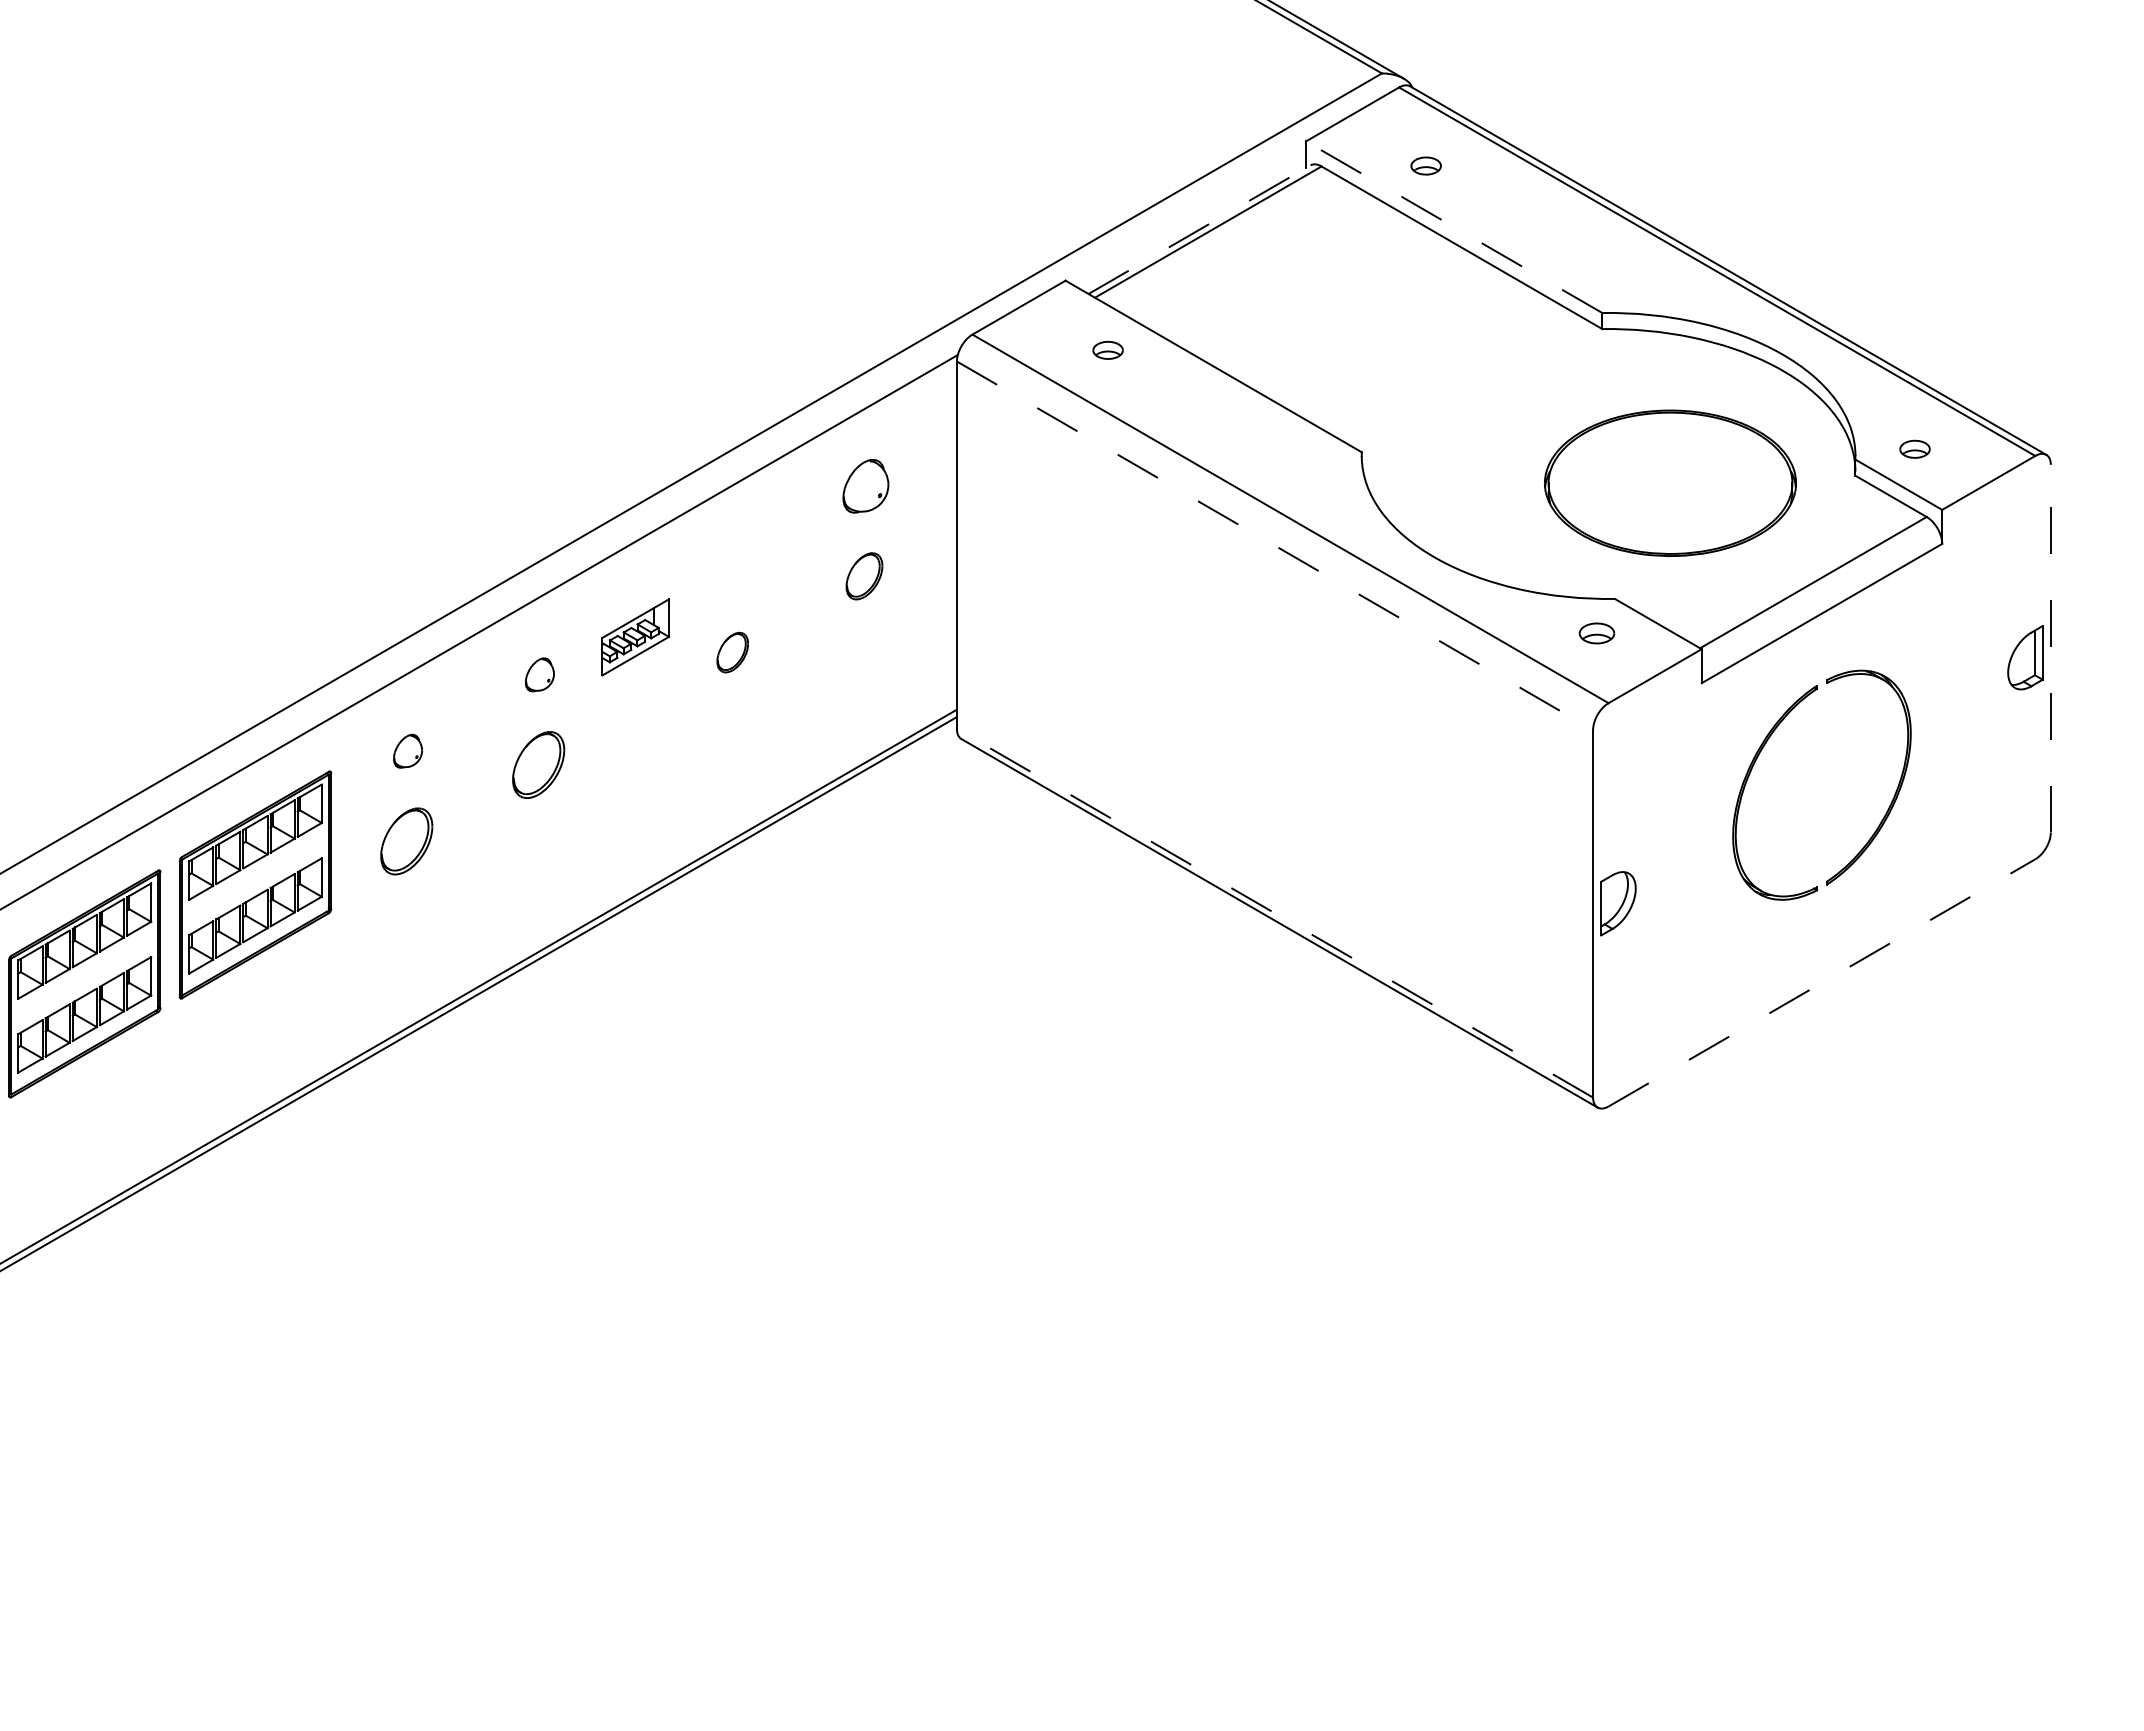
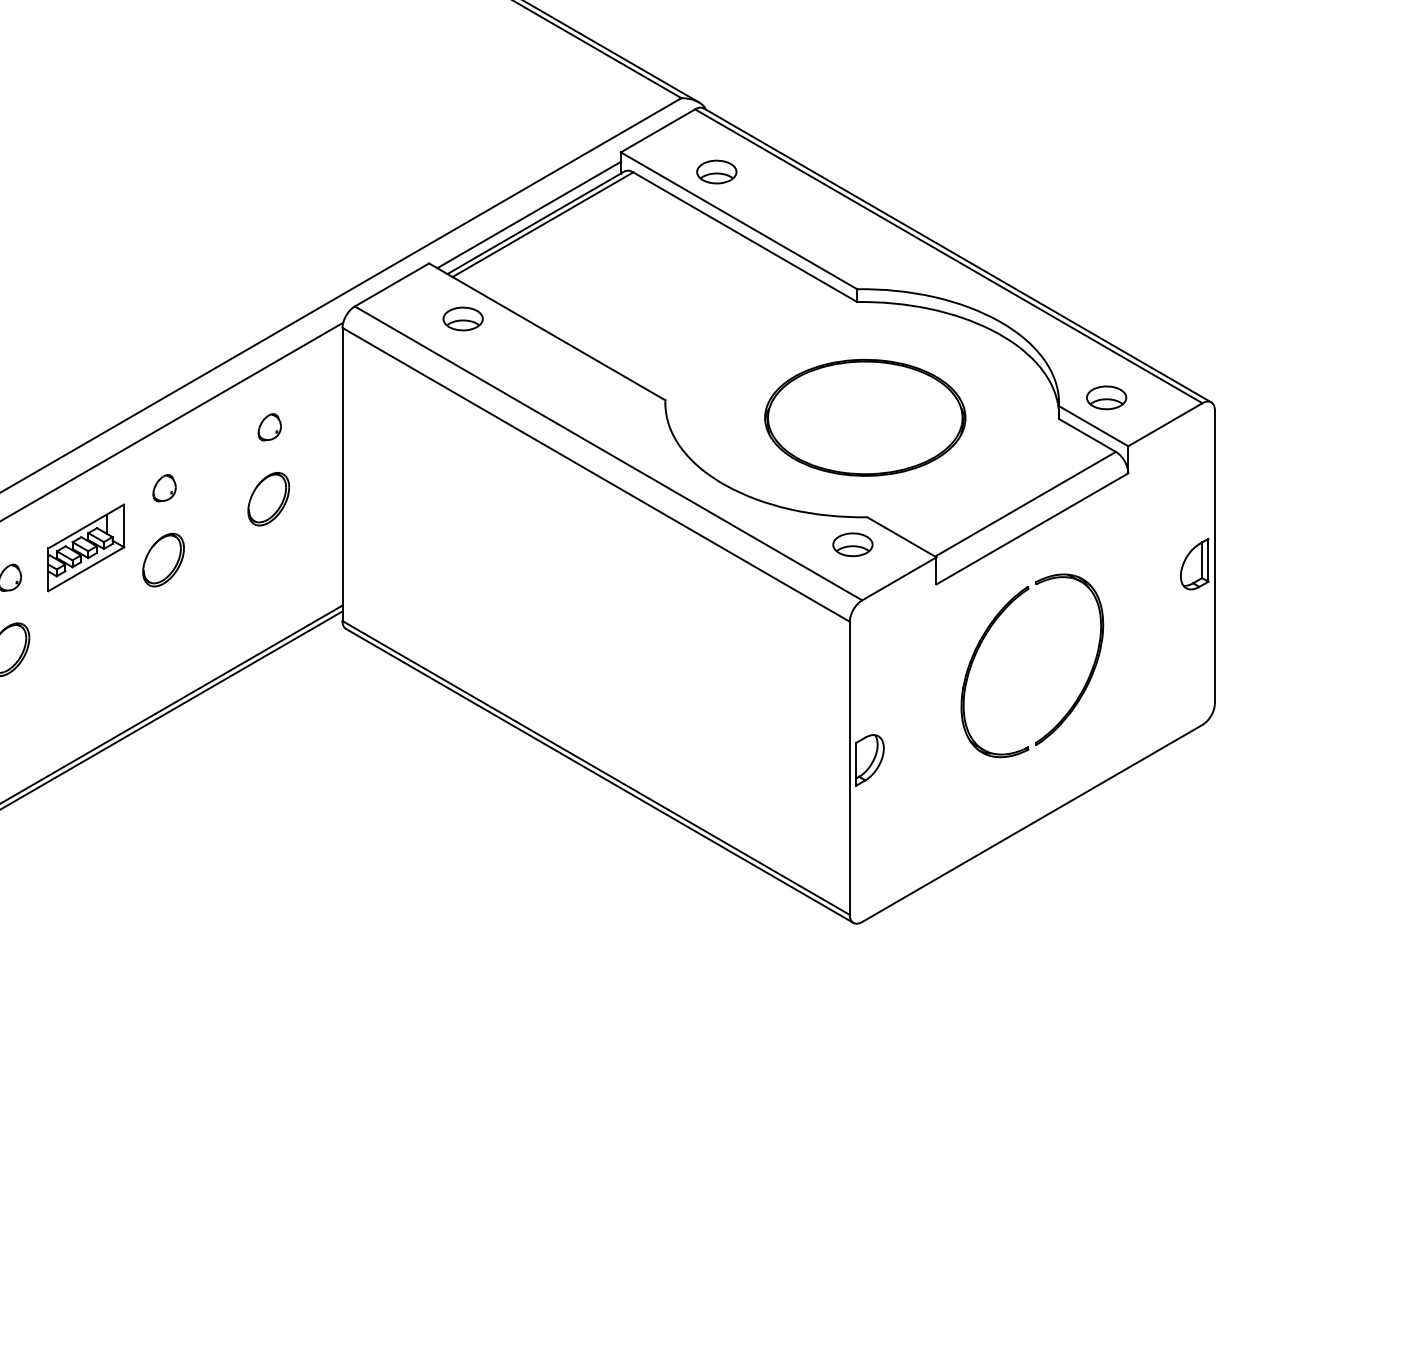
part: (1425, 165) -> (716, 171), size x1.67
line: (1190, 219) -> (528, 214), added
line: (1453, 226) -> (738, 220), dashed -> solid
line: (1199, 229) -> (535, 222), dashed -> solid
part: (1107, 350) -> (462, 319), size x1.67
part: (1914, 449) -> (1106, 398), size x1.67
part: (1670, 482) -> (865, 417), moved
part: (865, 485) -> (269, 426), size x0.62
line: (1275, 545) -> (596, 474), dashed -> solid
part: (733, 562) -> (164, 488), added
part: (864, 576) -> (268, 499), size x1.43
part: (1596, 633) -> (852, 544), size x1.43
part: (635, 637) -> (86, 548), size x1.43
line: (2050, 648) -> (1214, 556), dashed -> solid
part: (732, 652) -> (163, 559), size x1.67
line: (1275, 913) -> (596, 768), dashed -> solid
line: (1821, 982) -> (1031, 823), dashed -> solid

